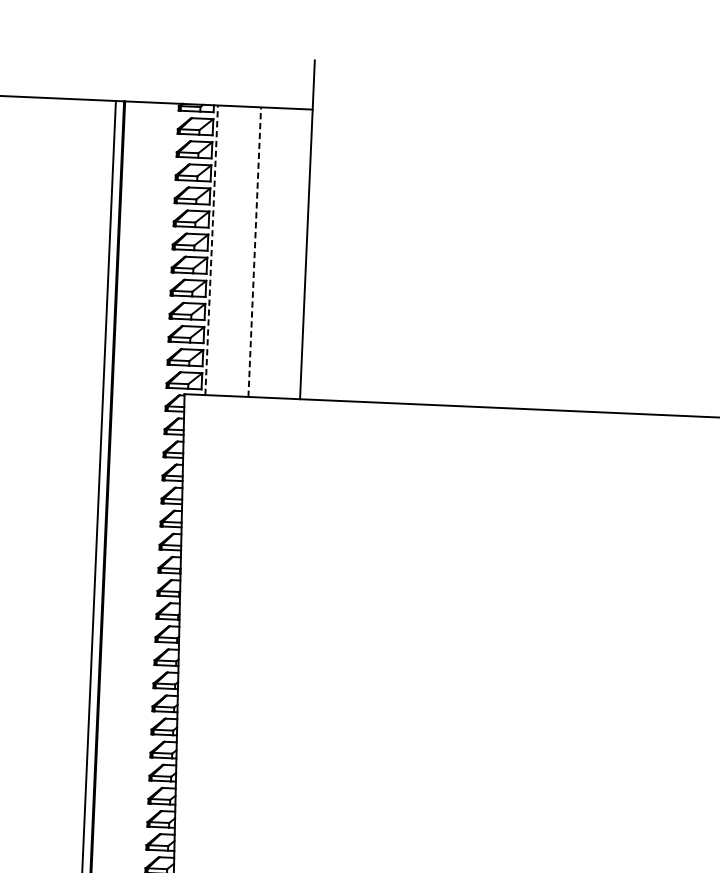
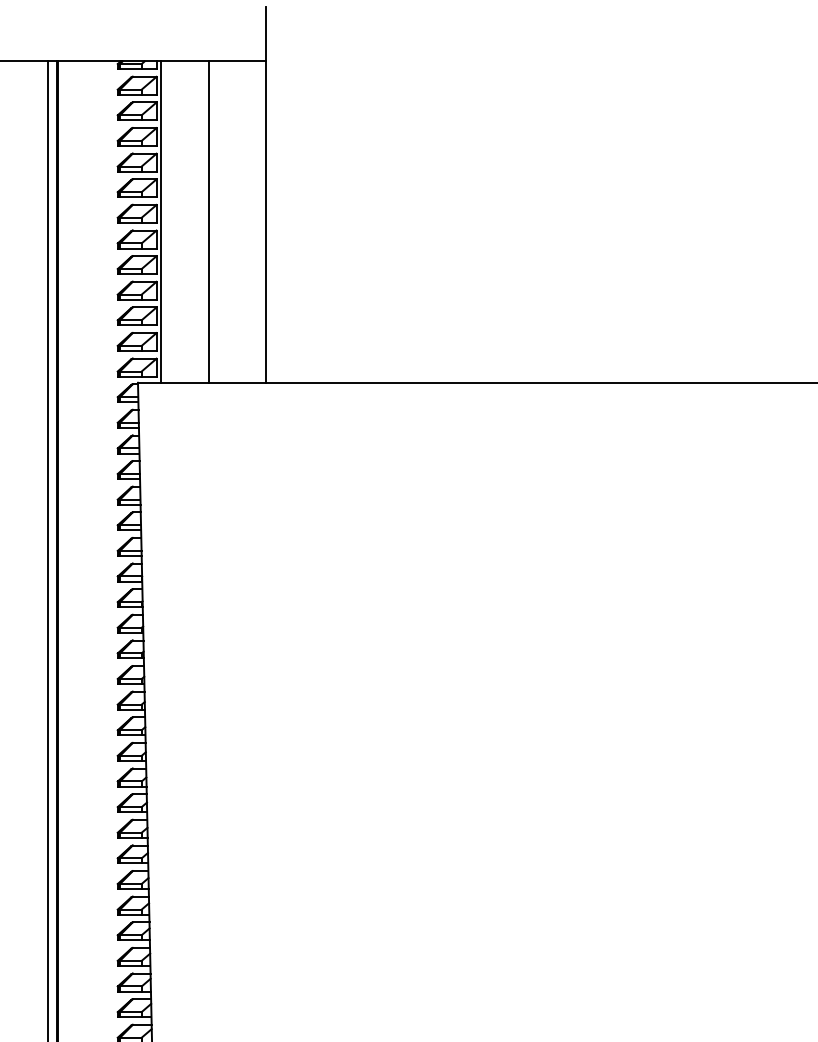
line: (212, 250) -> (161, 222), dashed -> solid
line: (254, 252) -> (208, 222), dashed -> solid

